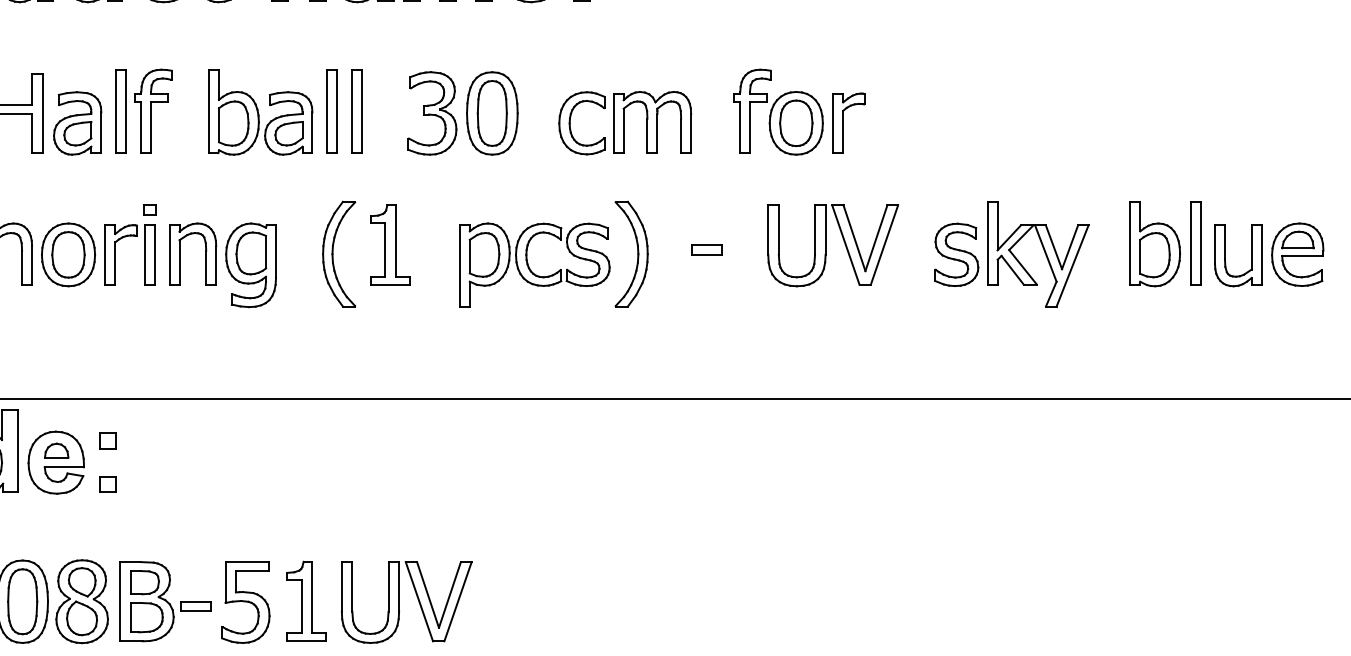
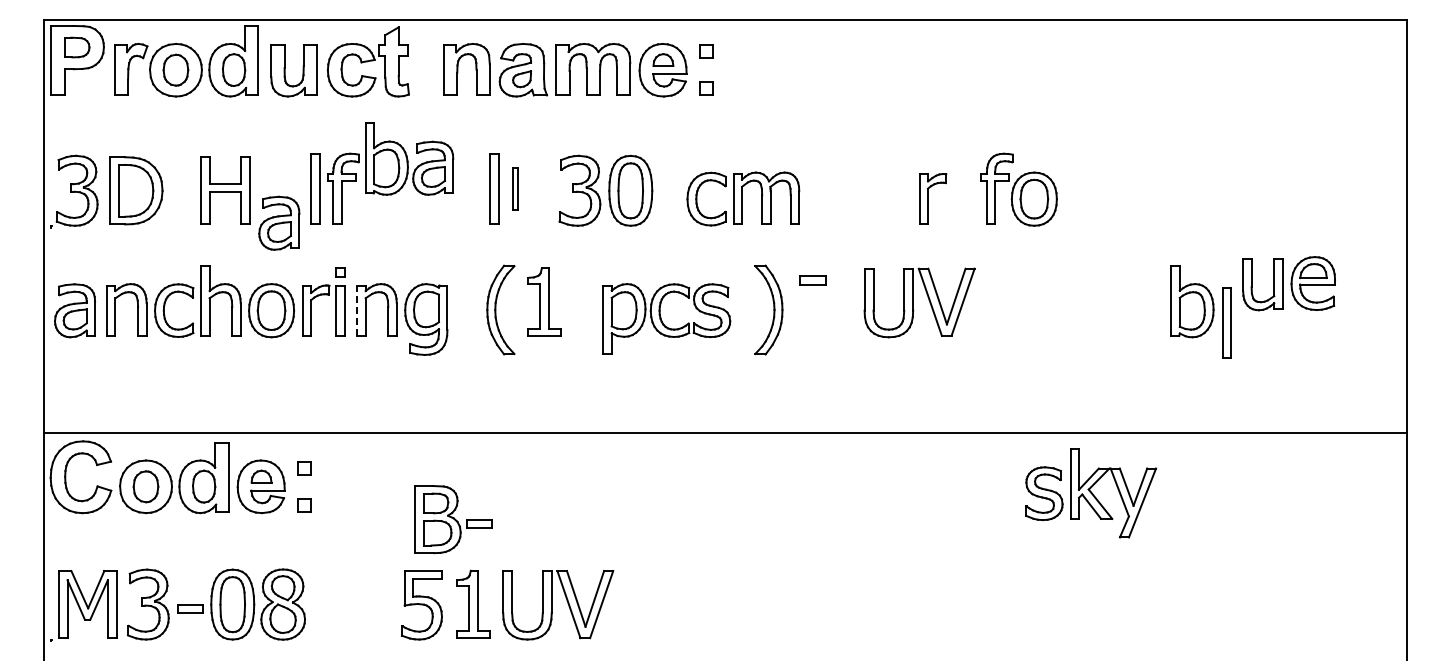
part: (356, 110) -> (515, 188), size x0.6
part: (260, 111) -> (409, 158), moved
part: (777, 111) -> (1018, 189), moved
part: (77, 122) -> (279, 222), moved
part: (1195, 242) -> (1226, 322), moved
part: (706, 249) -> (812, 280), moved
part: (631, 253) -> (768, 309), moved
line: (169, 254) -> (357, 310), solid -> dashed
part: (1012, 254) -> (1091, 493), moved
part: (1268, 254) -> (1288, 283), moved
part: (165, 601) -> (453, 519), moved

